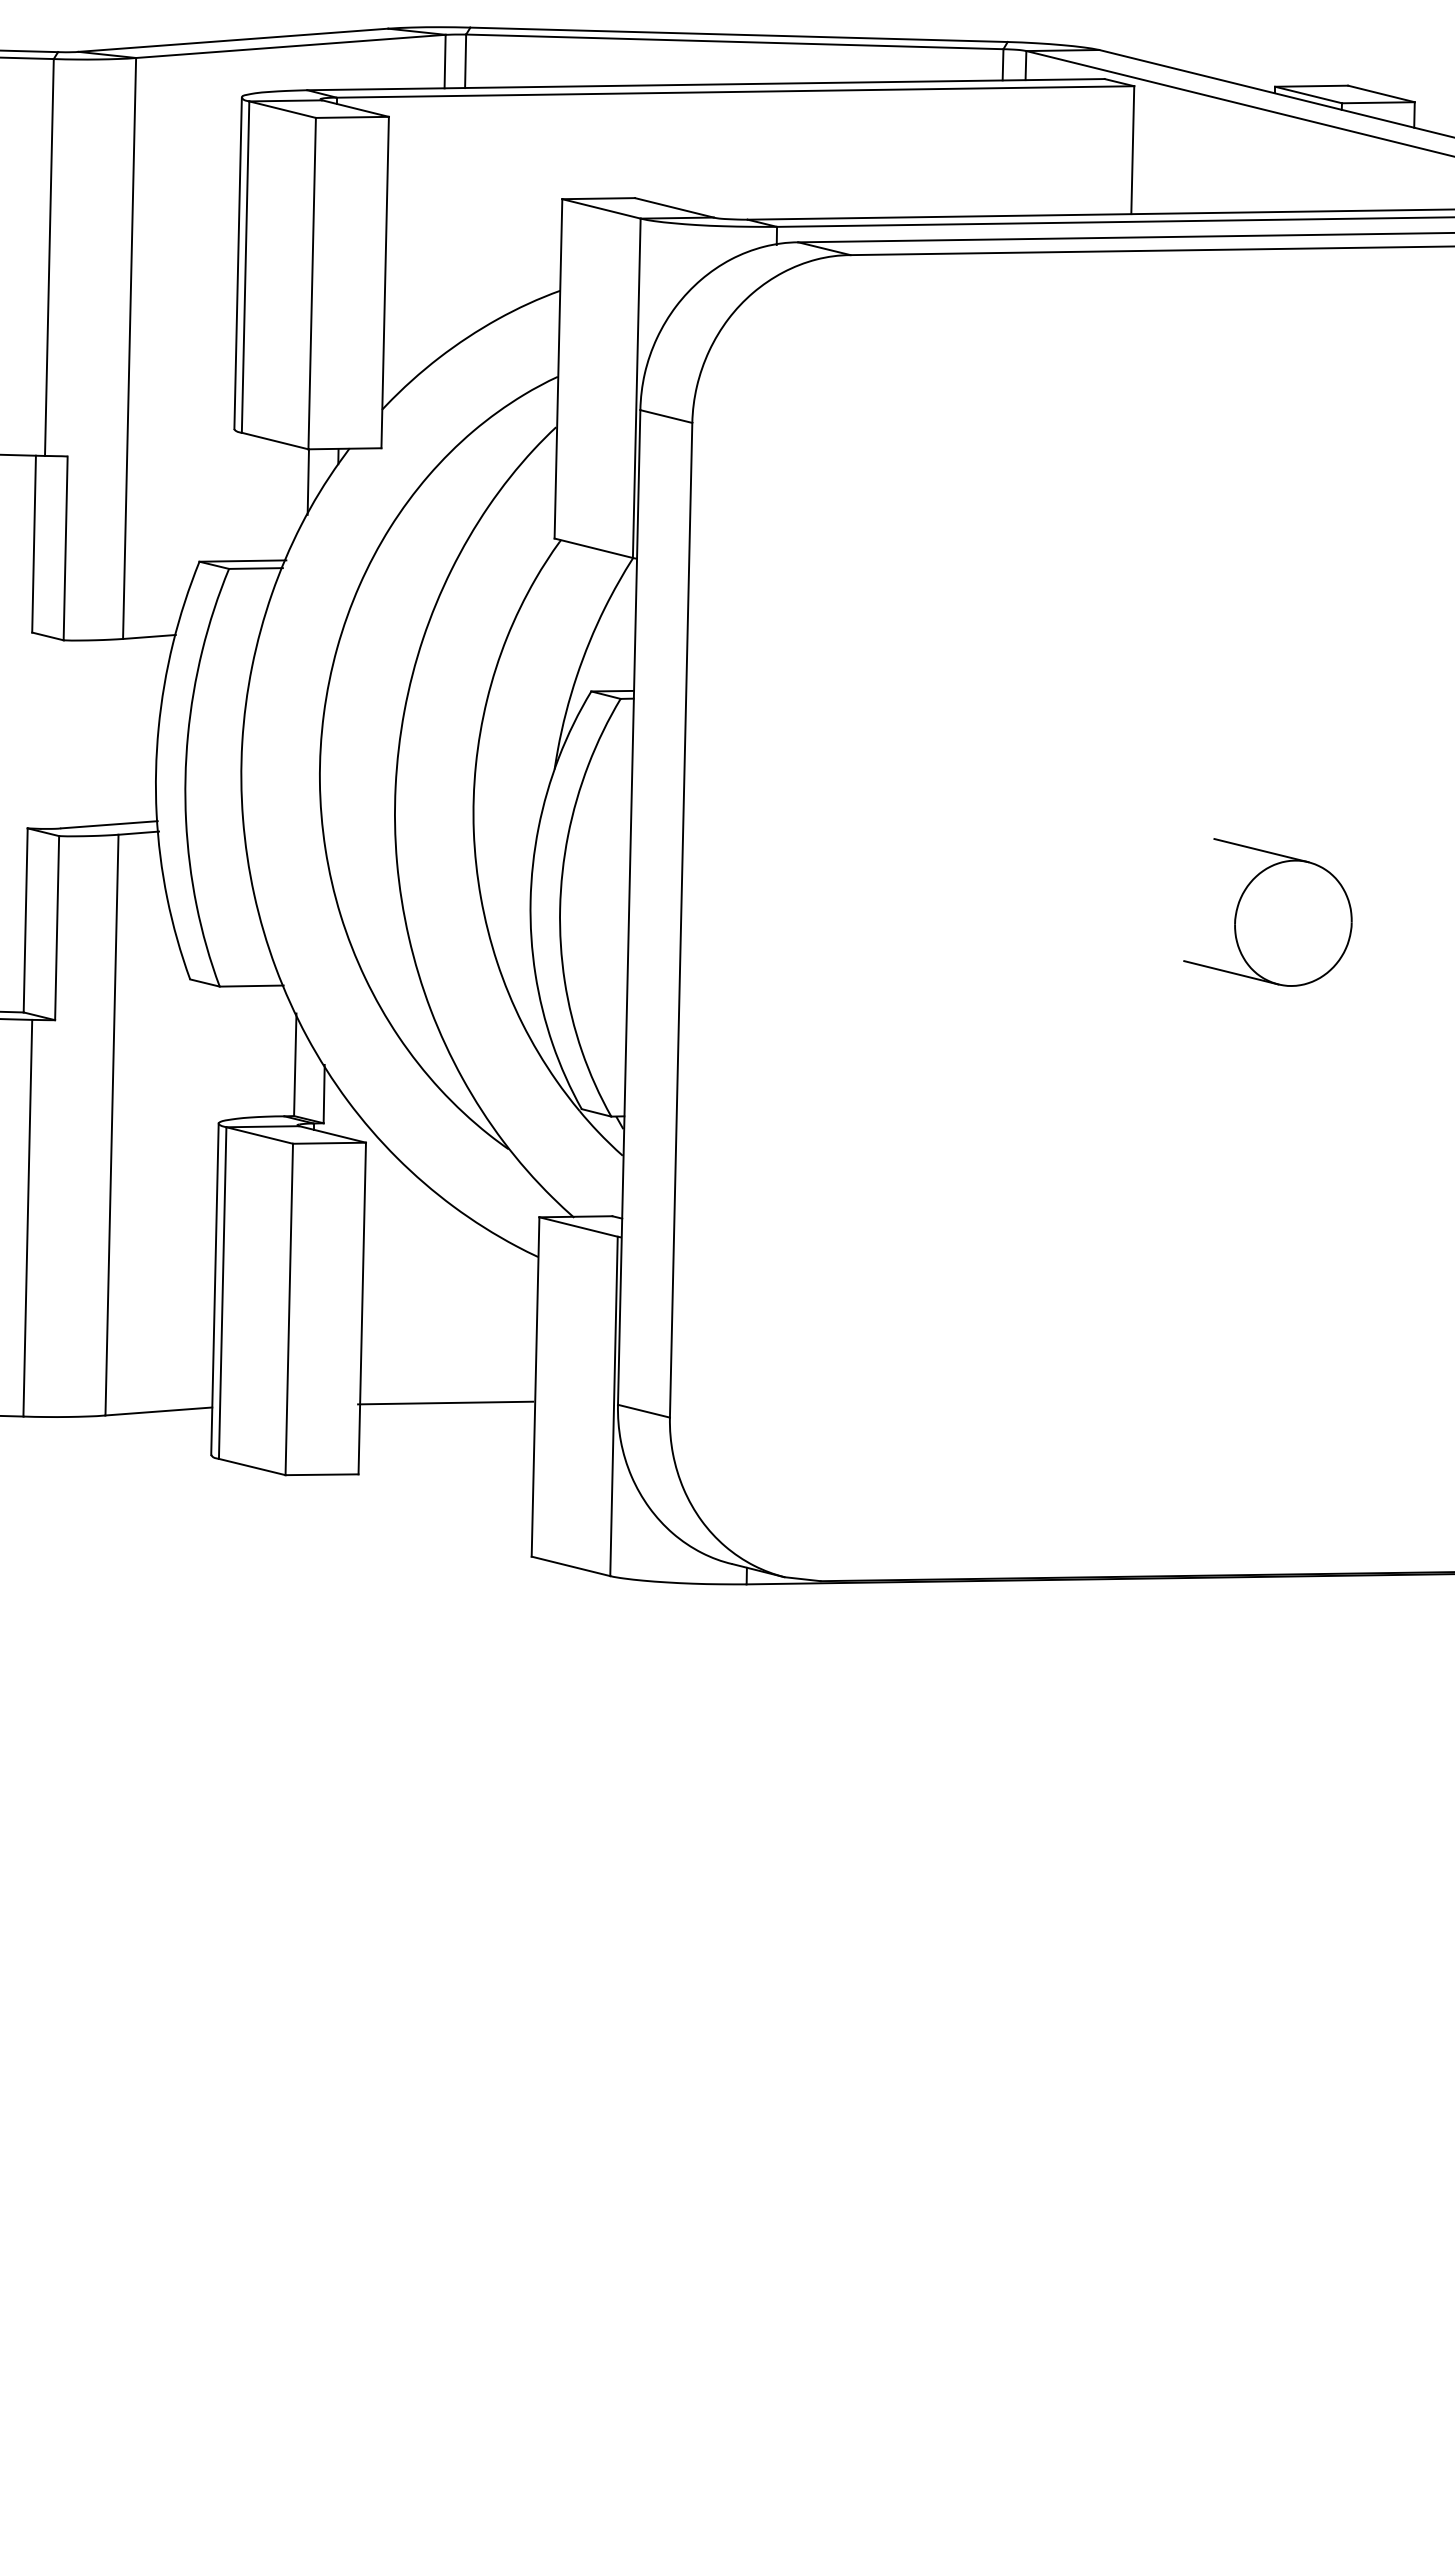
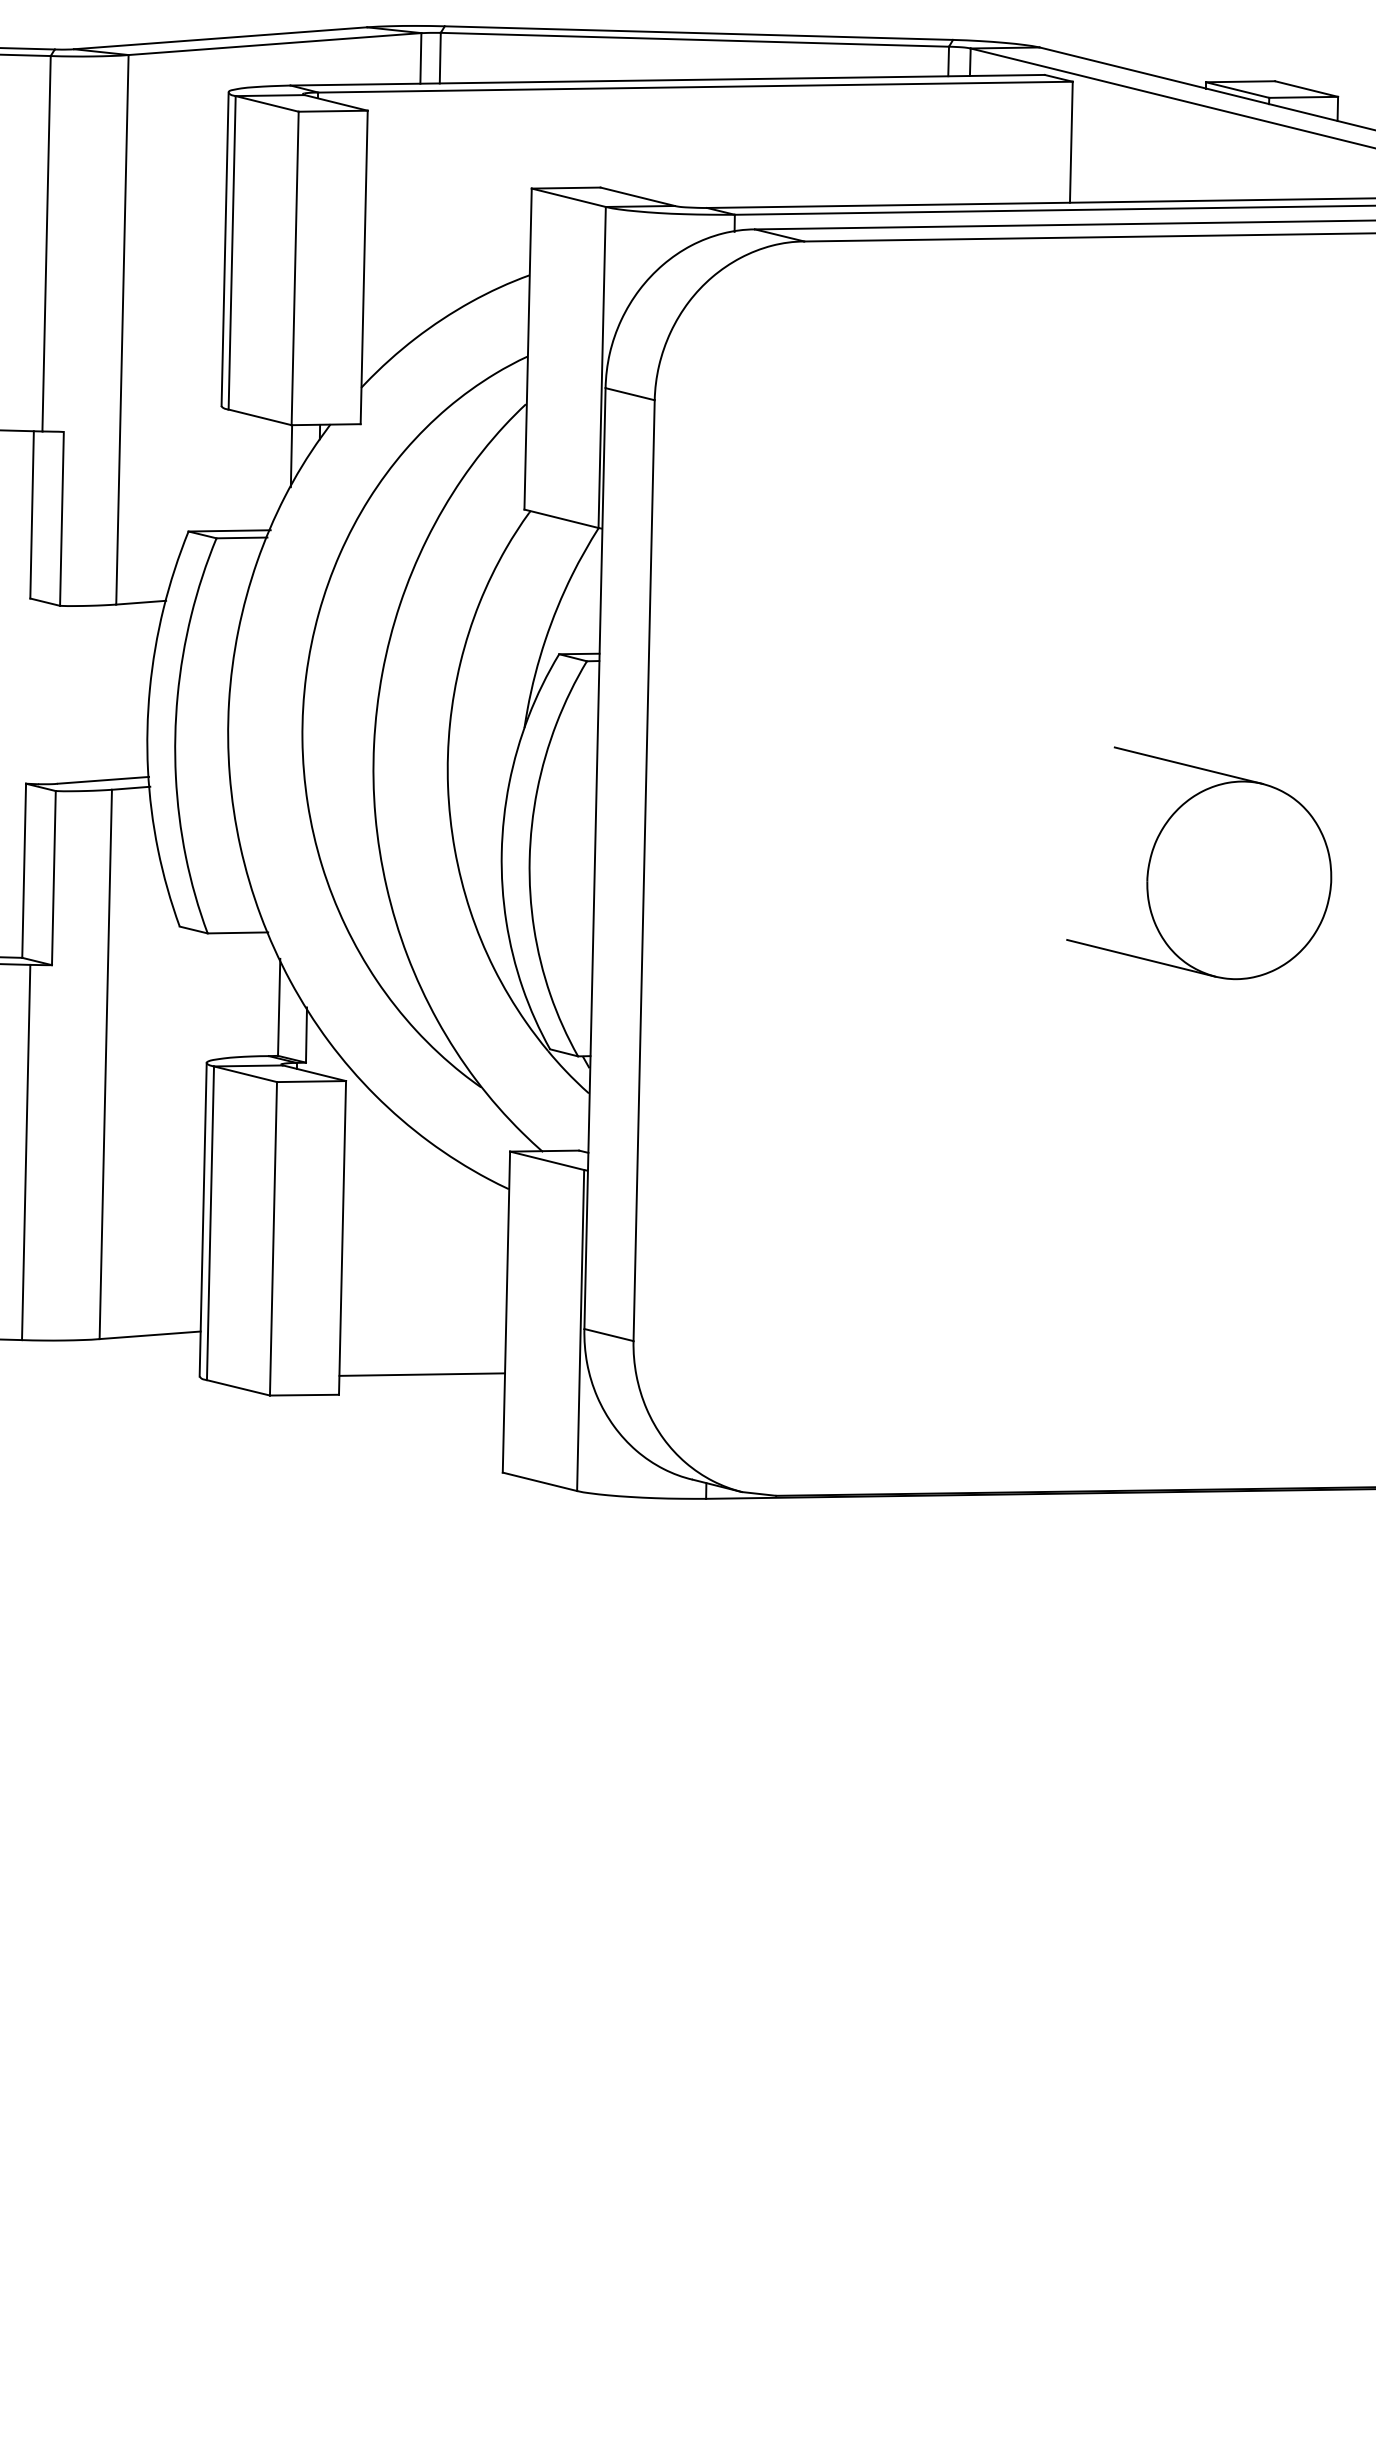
part: (1267, 912) -> (1198, 863), size x1.67
line: (445, 1402) -> (422, 1374), moved

